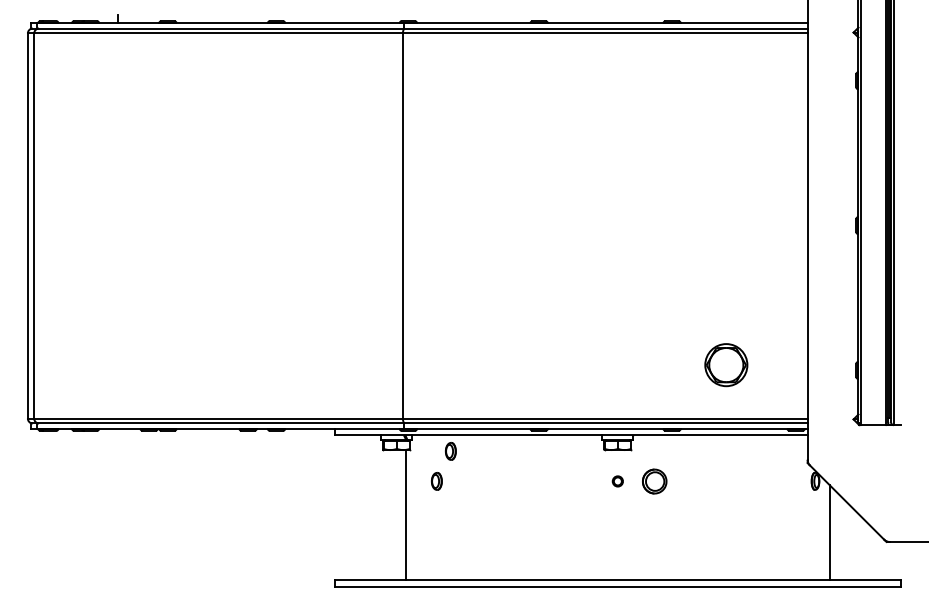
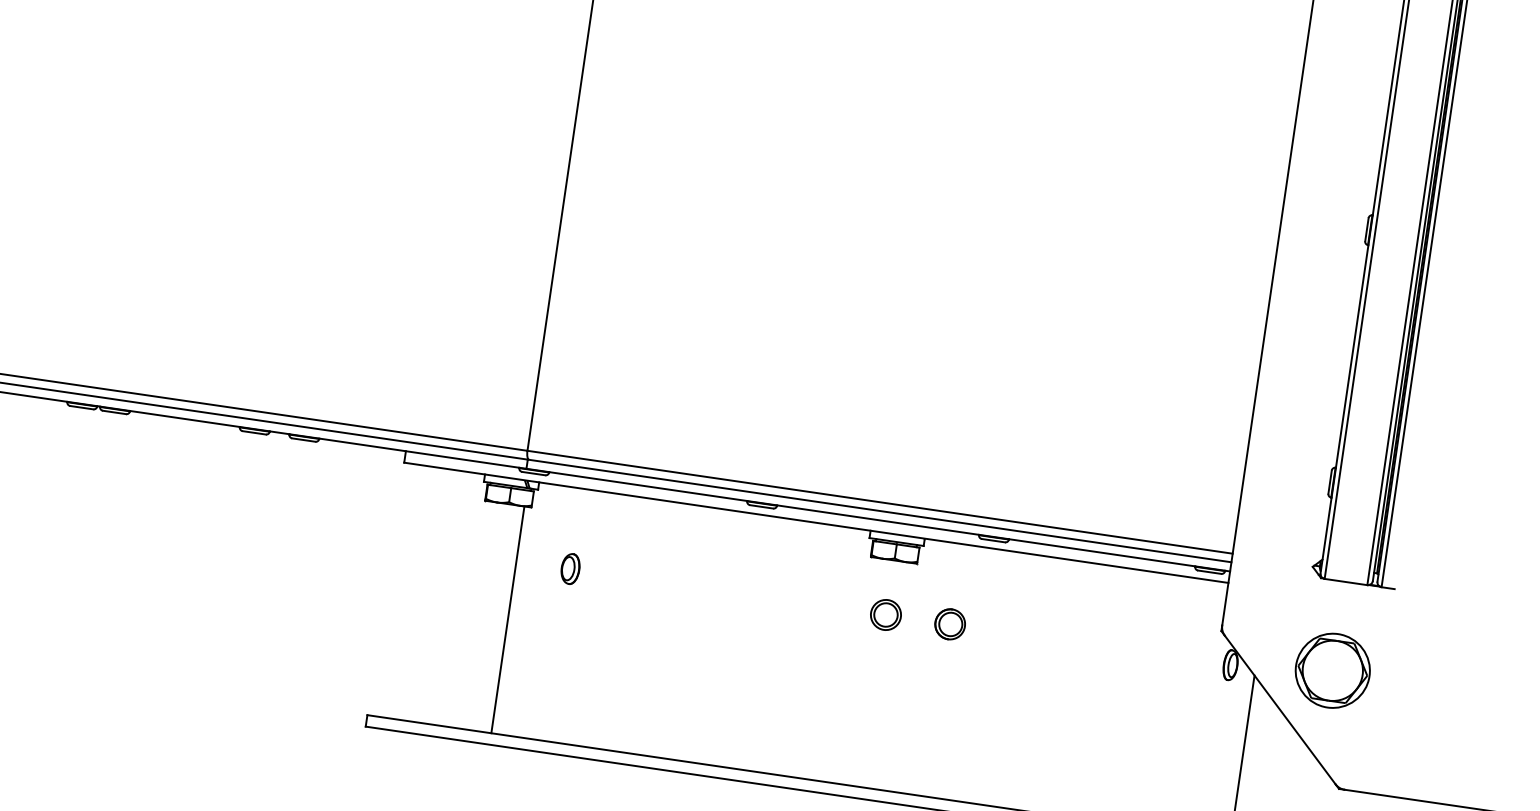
part: (726, 365) -> (1333, 671), moved
part: (450, 451) -> (601, 520), removed
part: (654, 480) -> (950, 622), size x0.71
part: (617, 481) -> (885, 615), size x1.67

